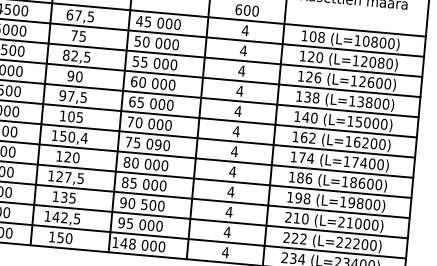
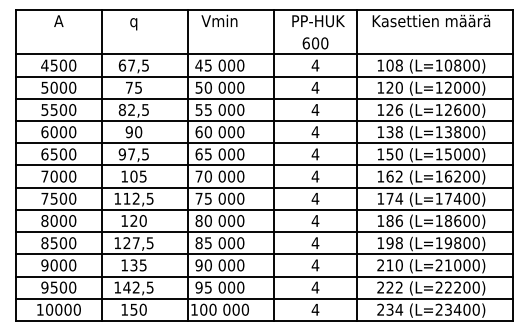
text: (380, 62) -> (466, 87), (L=12080) -> (L=12000)
text: (305, 117) -> (389, 154), 140 -> 150
text: (73, 137) -> (138, 198), 150,4 -> 112,5
text: (157, 144) -> (230, 198), 090 -> 000
text: (143, 204) -> (221, 265), 500 -> 000
text: (127, 243) -> (207, 309), 148 -> 100

